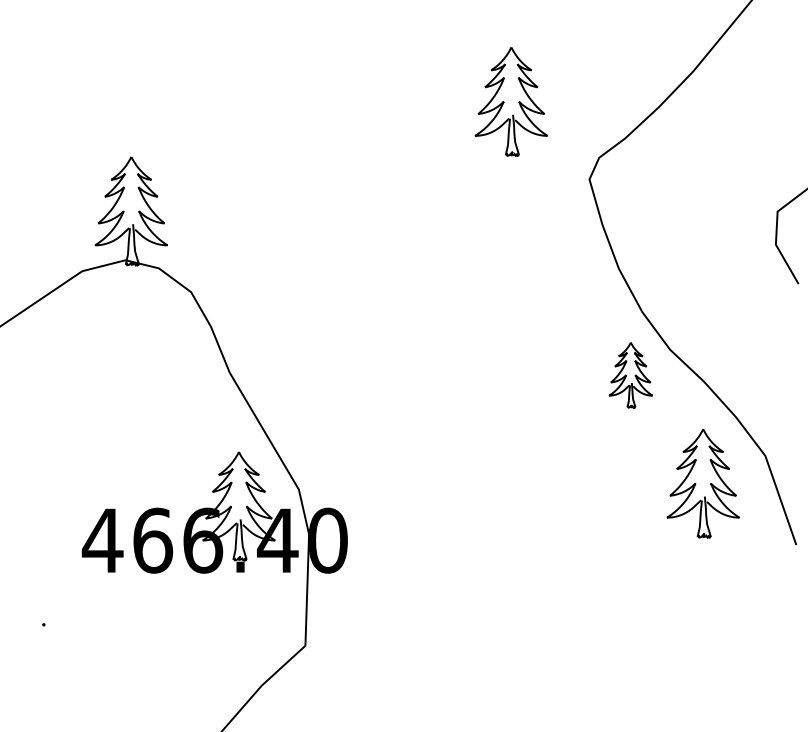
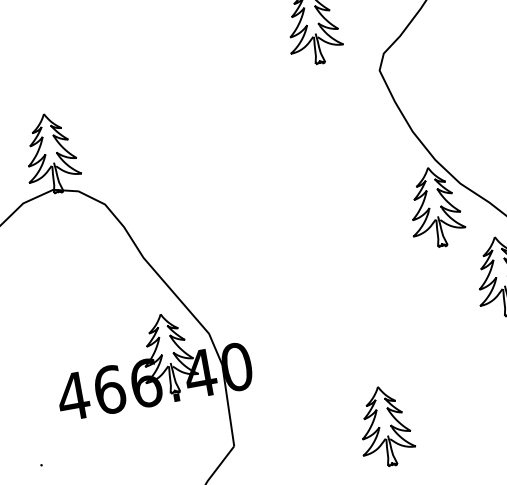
part: (630, 375) -> (435, 207), size x1.67
part: (510, 655) -> (384, 426), added

